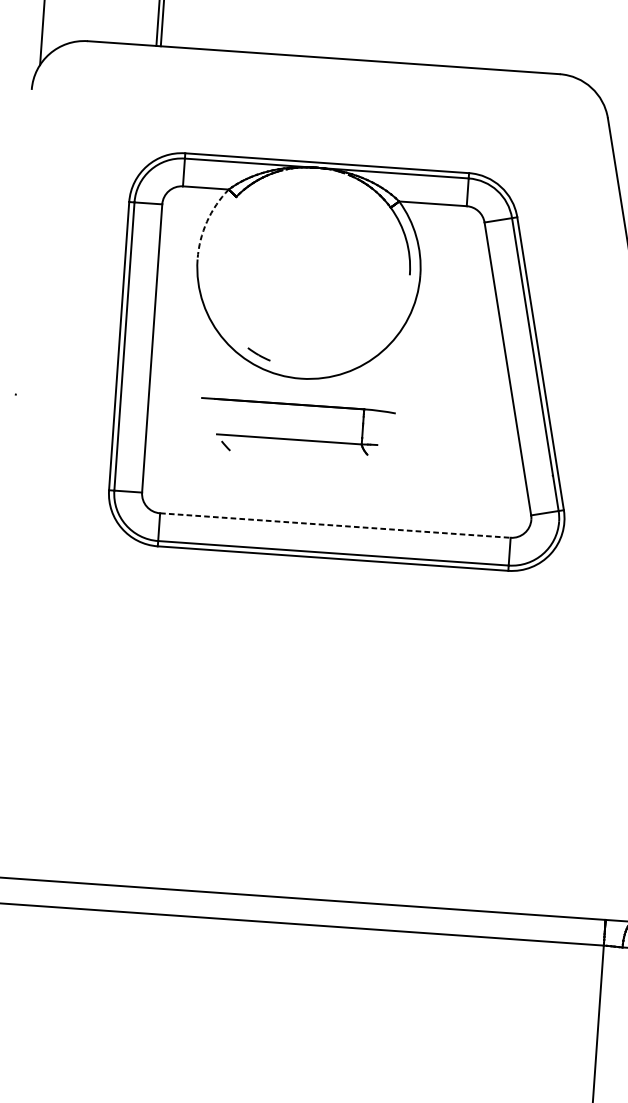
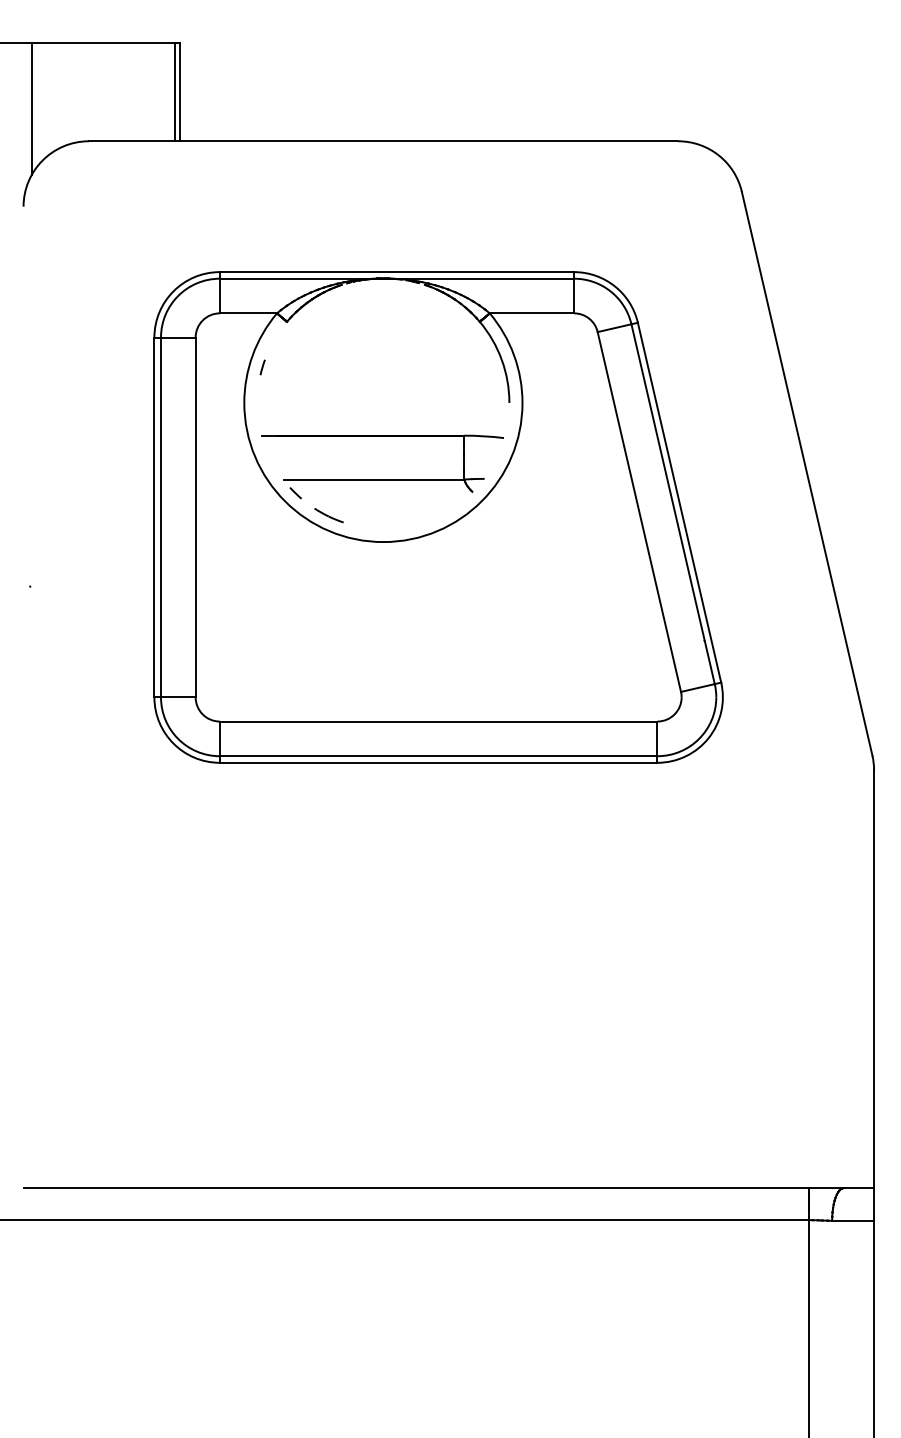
arc: (206, 221) -> (252, 355), dashed -> solid
line: (214, 232) -> (262, 367), added
part: (296, 439) -> (382, 479), moved
line: (335, 525) -> (438, 721), dashed -> solid

